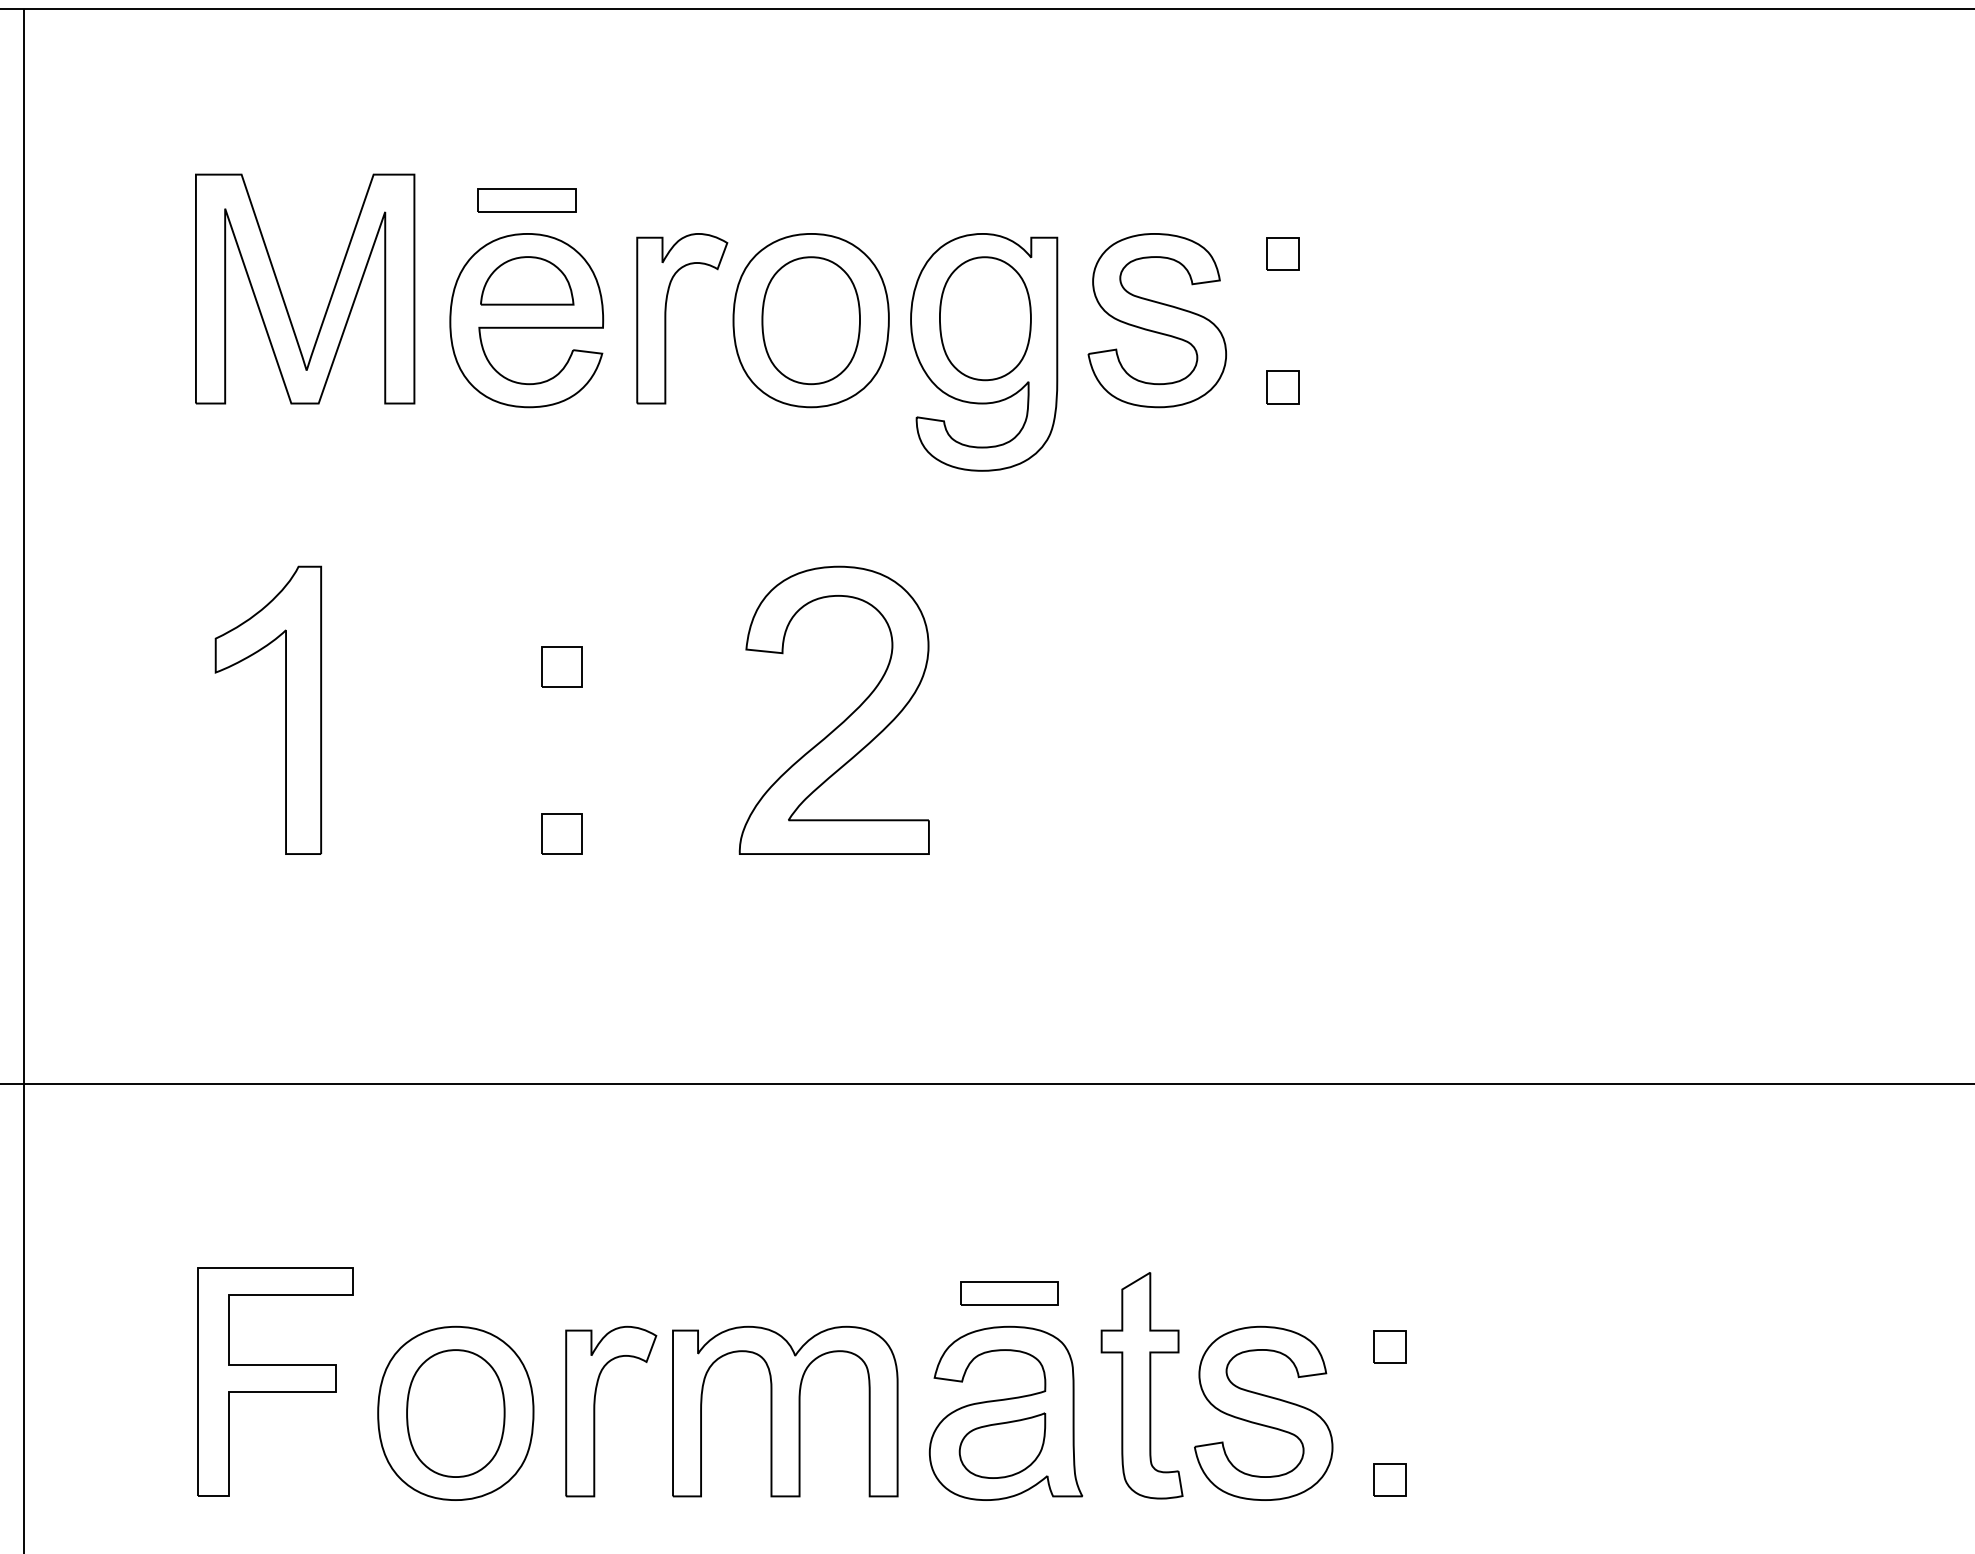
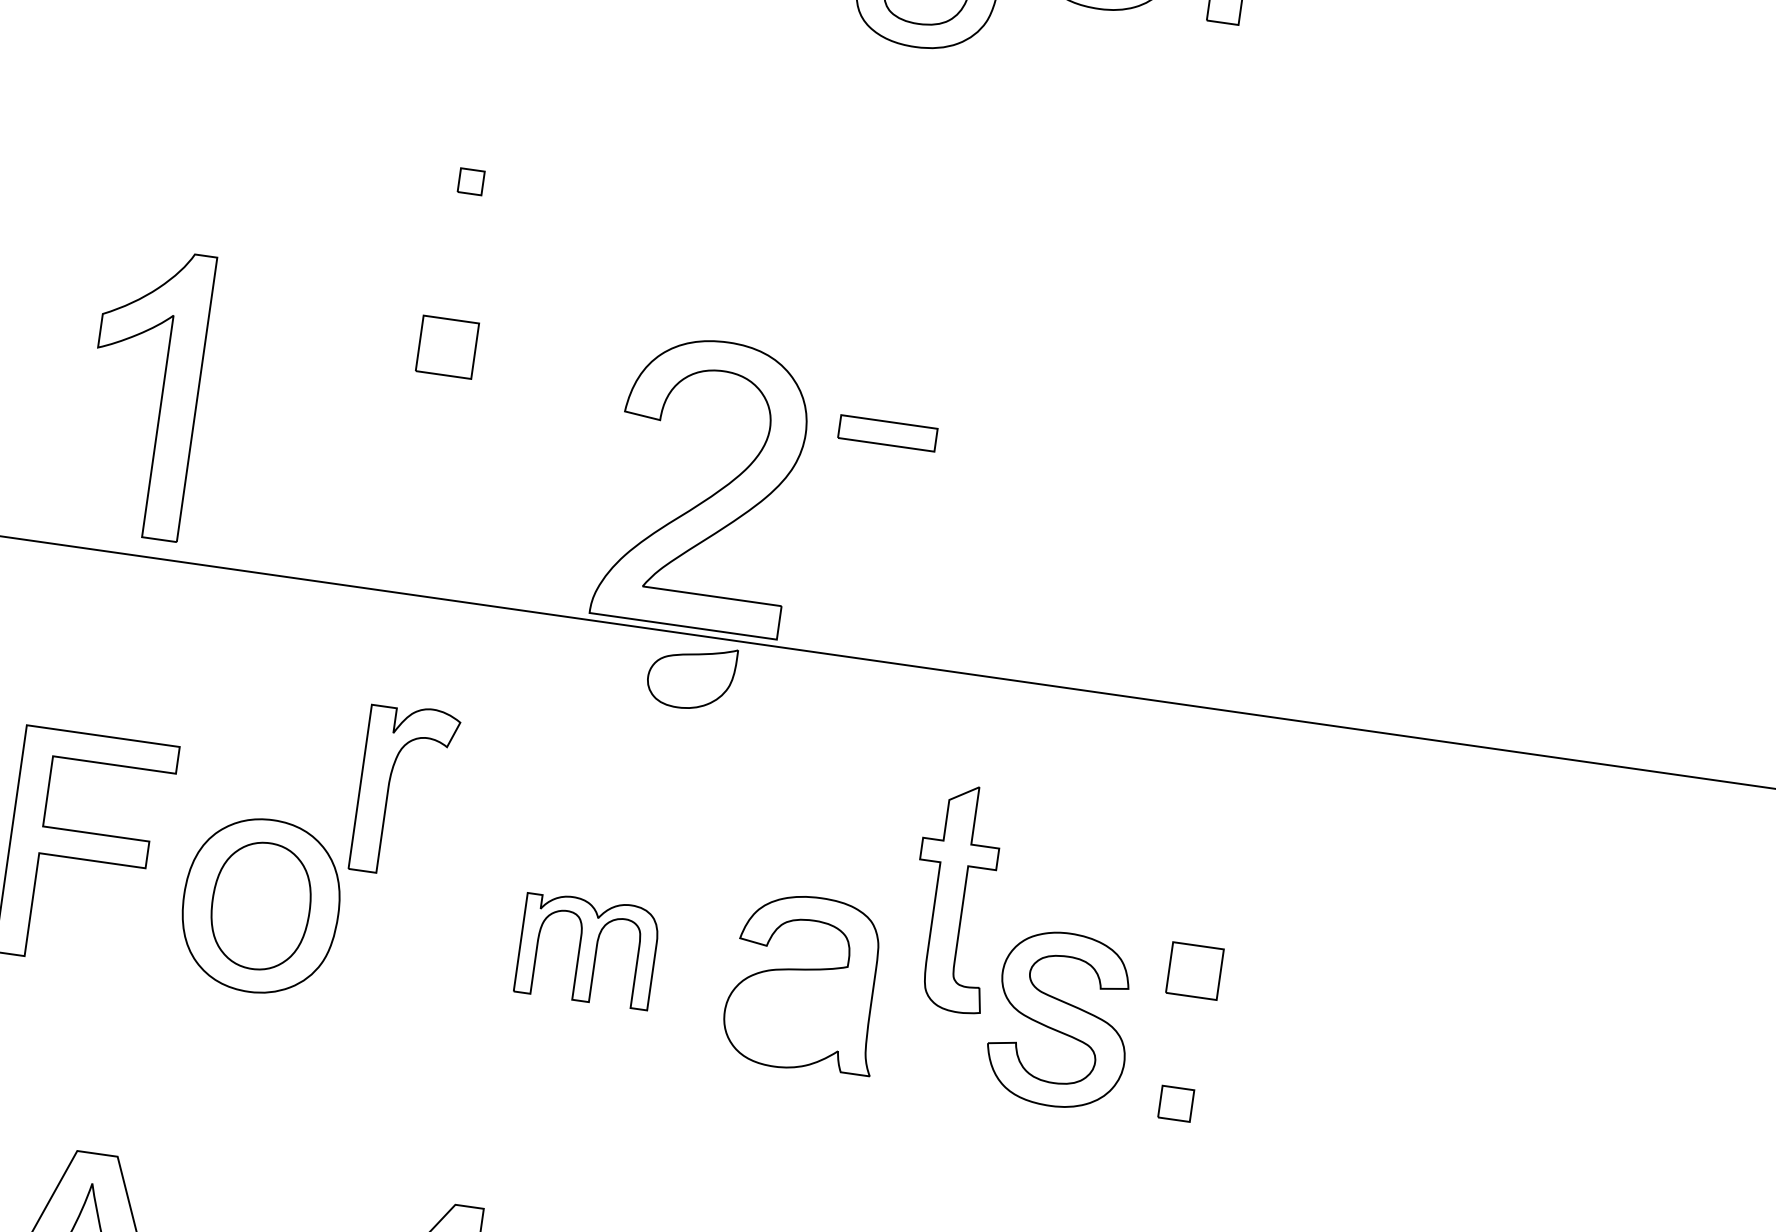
part: (561, 666) -> (470, 181), size x0.6
part: (285, 709) -> (161, 393), moved
part: (844, 719) -> (712, 494), moved
part: (561, 833) -> (447, 346), size x1.4
part: (1009, 1293) -> (887, 433), moved
part: (1389, 1346) -> (1194, 971), size x1.6
part: (1141, 1385) -> (954, 897), moved
part: (595, 1411) -> (389, 788), moved
part: (785, 1411) -> (587, 950), size x0.6
part: (1002, 1445) -> (691, 676), moved

